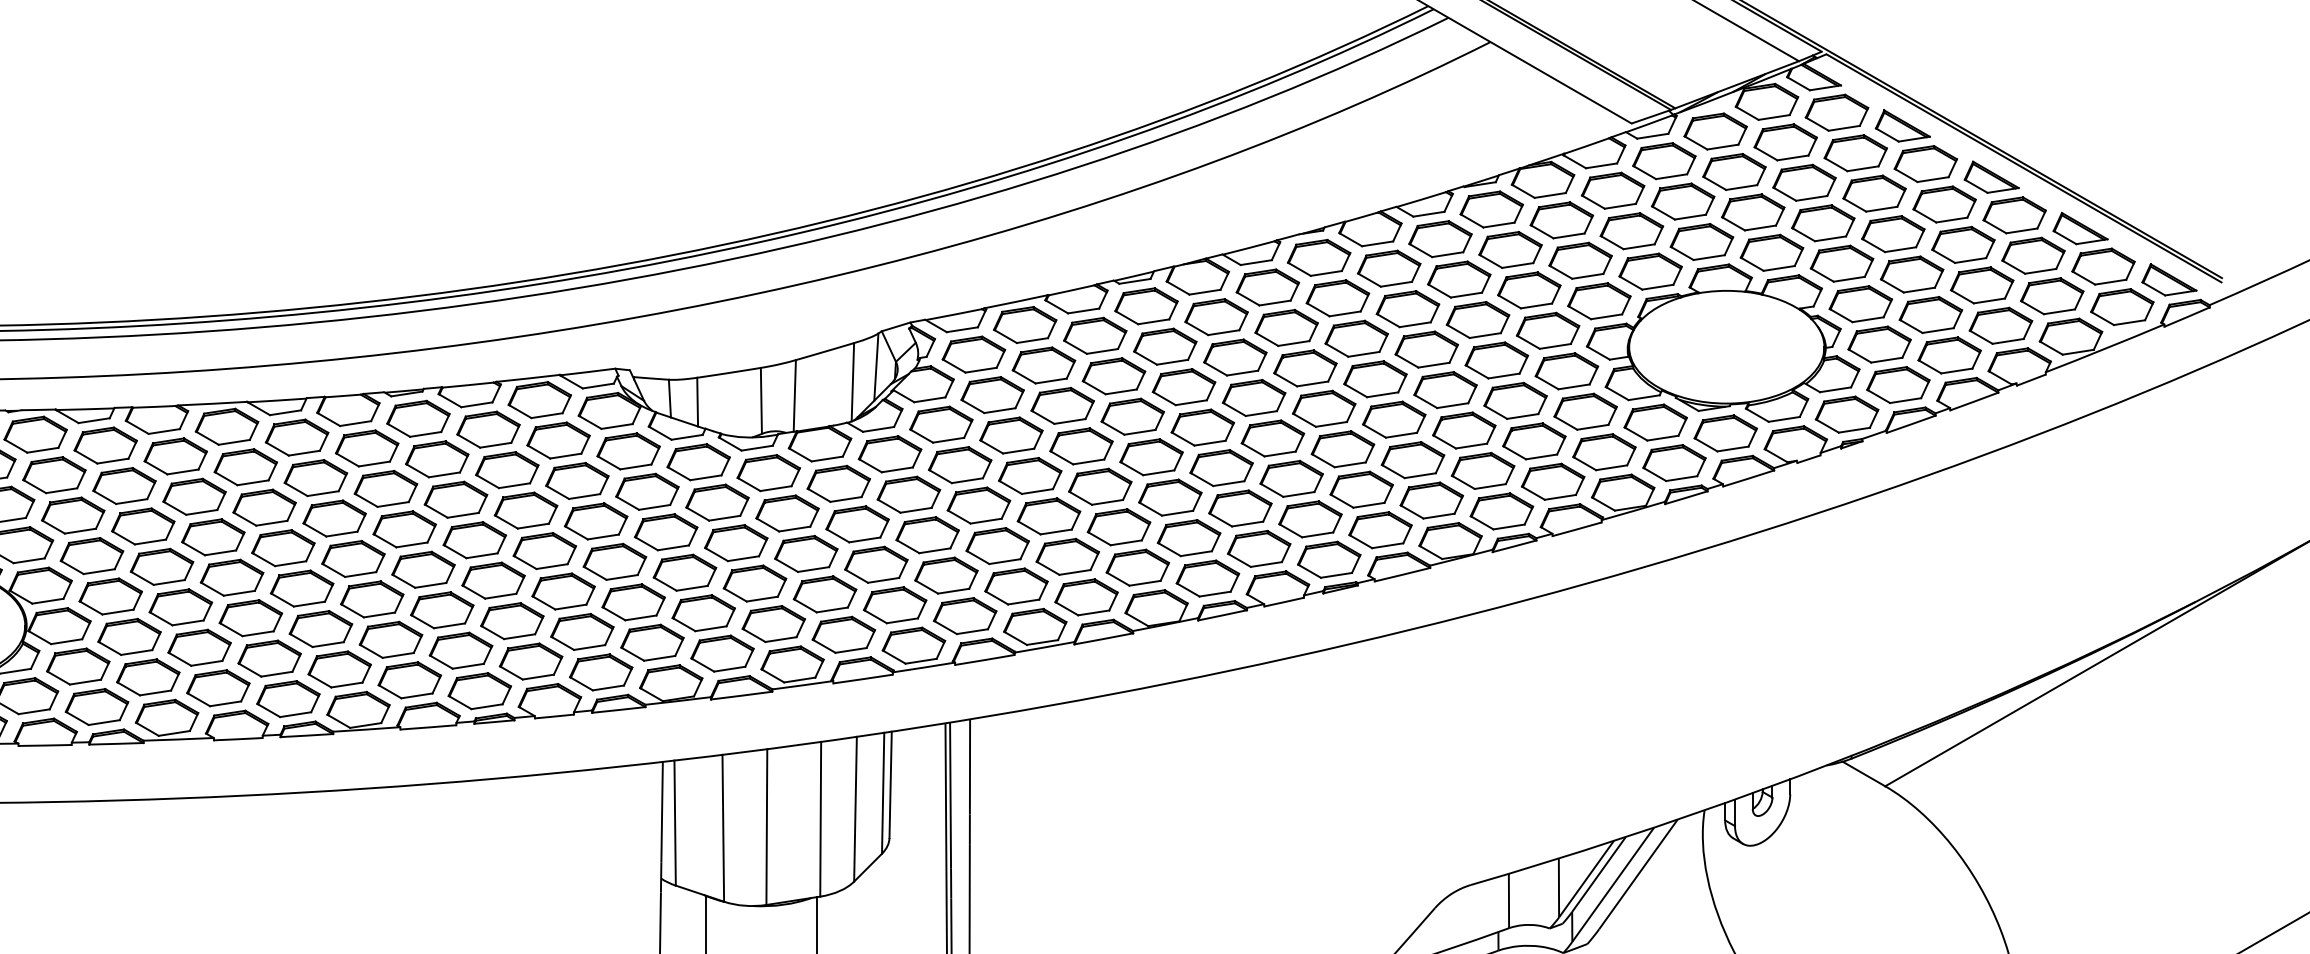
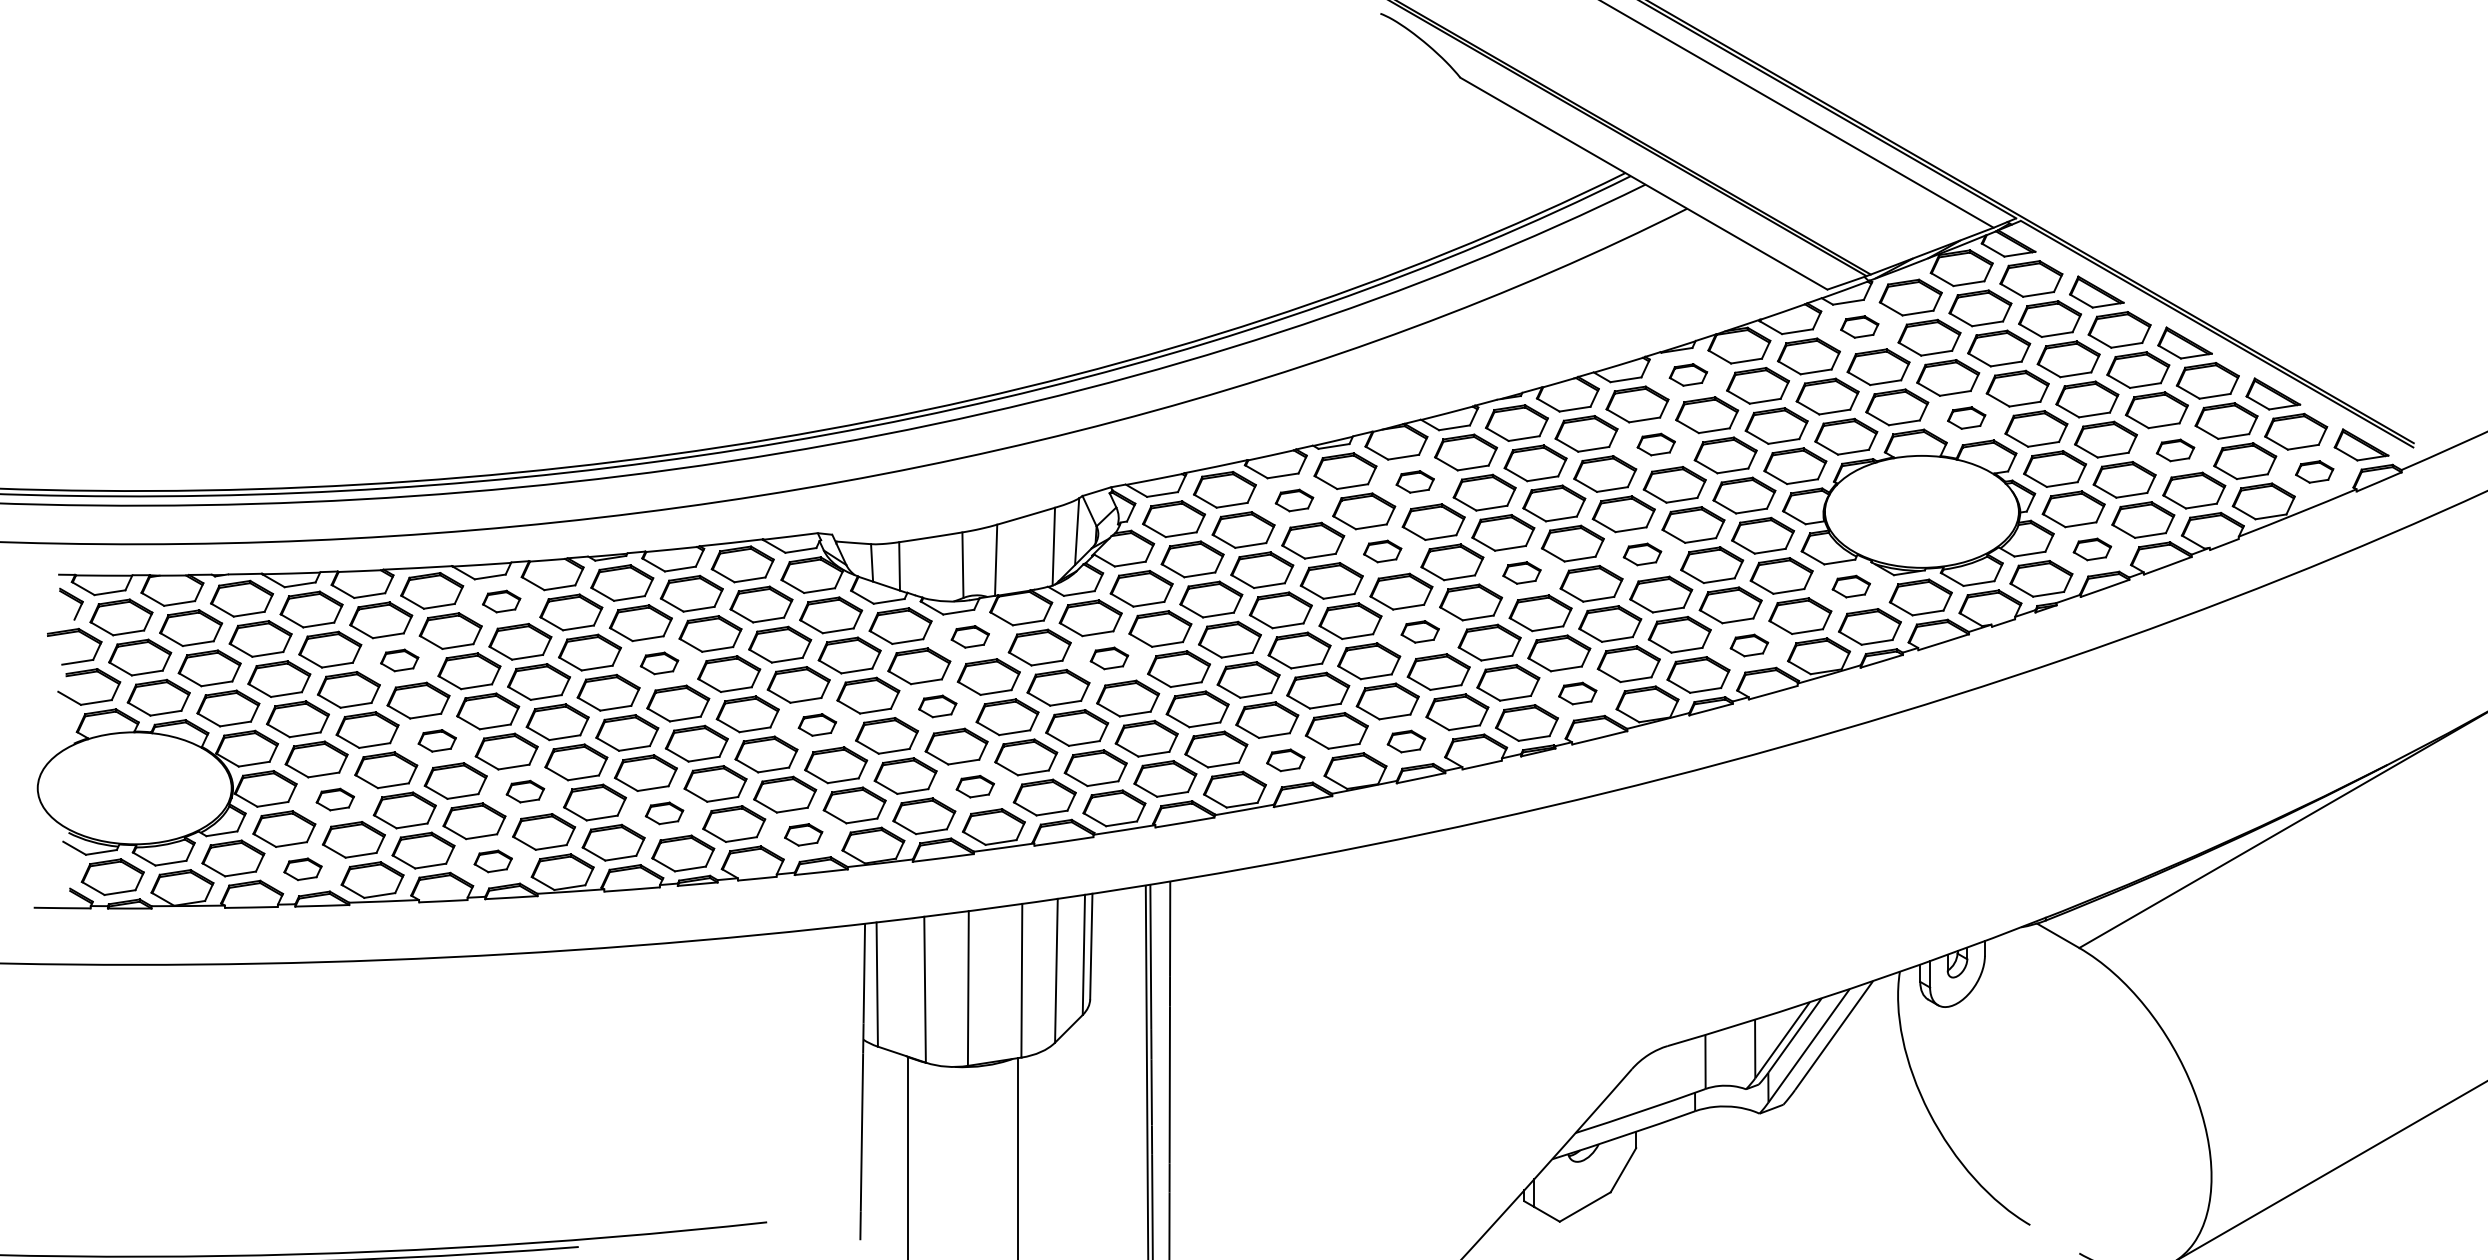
part: (1663, 160) -> (1859, 326), size x0.6
part: (1491, 208) -> (1688, 374), size x0.6
part: (1771, 252) -> (1966, 417), size x0.6
part: (1459, 279) -> (1656, 444), size x0.6
part: (1982, 285) -> (2175, 450), size x0.6
part: (2122, 306) -> (2314, 471), size x0.6
part: (1216, 316) -> (1415, 481), size x0.6
part: (1095, 335) -> (1294, 500), size x0.6
part: (1898, 385) -> (2092, 549), size x0.6
part: (1183, 387) -> (1382, 551), size x0.6
part: (1445, 390) -> (1642, 554), size x0.6
part: (1323, 408) -> (1521, 572), size x0.6
part: (1655, 422) -> (1851, 586), size x0.6
part: (296, 437) -> (501, 601), size x0.6
part: (1222, 467) -> (1420, 631), size x0.6
part: (769, 472) -> (970, 636), size x0.6
part: (1553, 481) -> (1749, 645), size x0.6
part: (908, 494) -> (1109, 658), size x0.6
part: (194, 496) -> (399, 660), size x0.6
part: (455, 499) -> (659, 663), size x0.6
part: (1380, 530) -> (1577, 693), size x0.6
part: (735, 543) -> (937, 706), size x0.6
part: (614, 561) -> (817, 724), size x0.6
part: (232, 577) -> (437, 740), size x0.6
part: (1207, 578) -> (1406, 741), size x0.6
part: (1086, 597) -> (1285, 760), size x0.6
part: (774, 623) -> (975, 786), size x0.6
part: (321, 628) -> (525, 791), size x0.6
part: (129, 636) -> (335, 799), size x0.6
part: (460, 650) -> (664, 813), size x0.6
part: (600, 672) -> (803, 834), size x0.6
part: (288, 699) -> (493, 861), size x0.6
part: (96, 707) -> (302, 869), size x0.6

